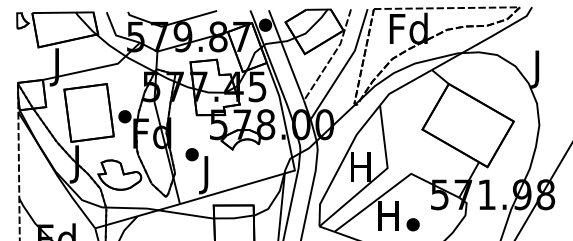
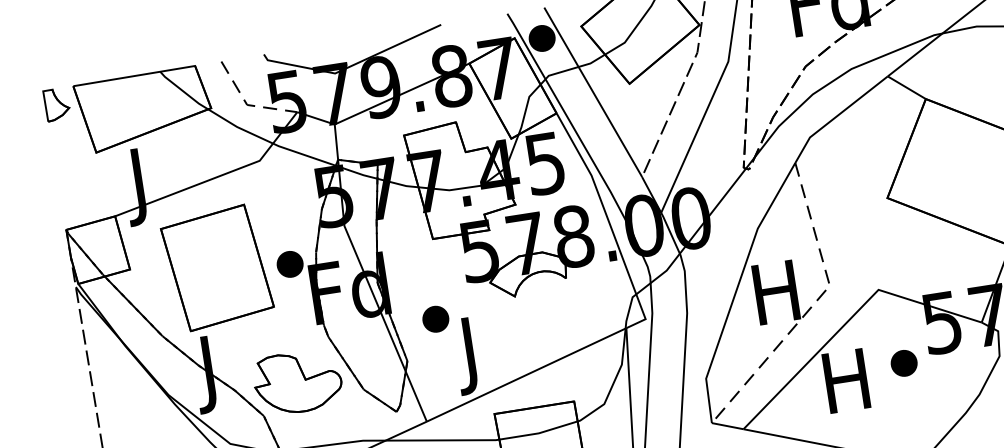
line: (116, 35) -> (248, 104), solid -> dashed
line: (377, 176) -> (812, 305), solid -> dashed
part: (412, 224) -> (902, 363), moved

